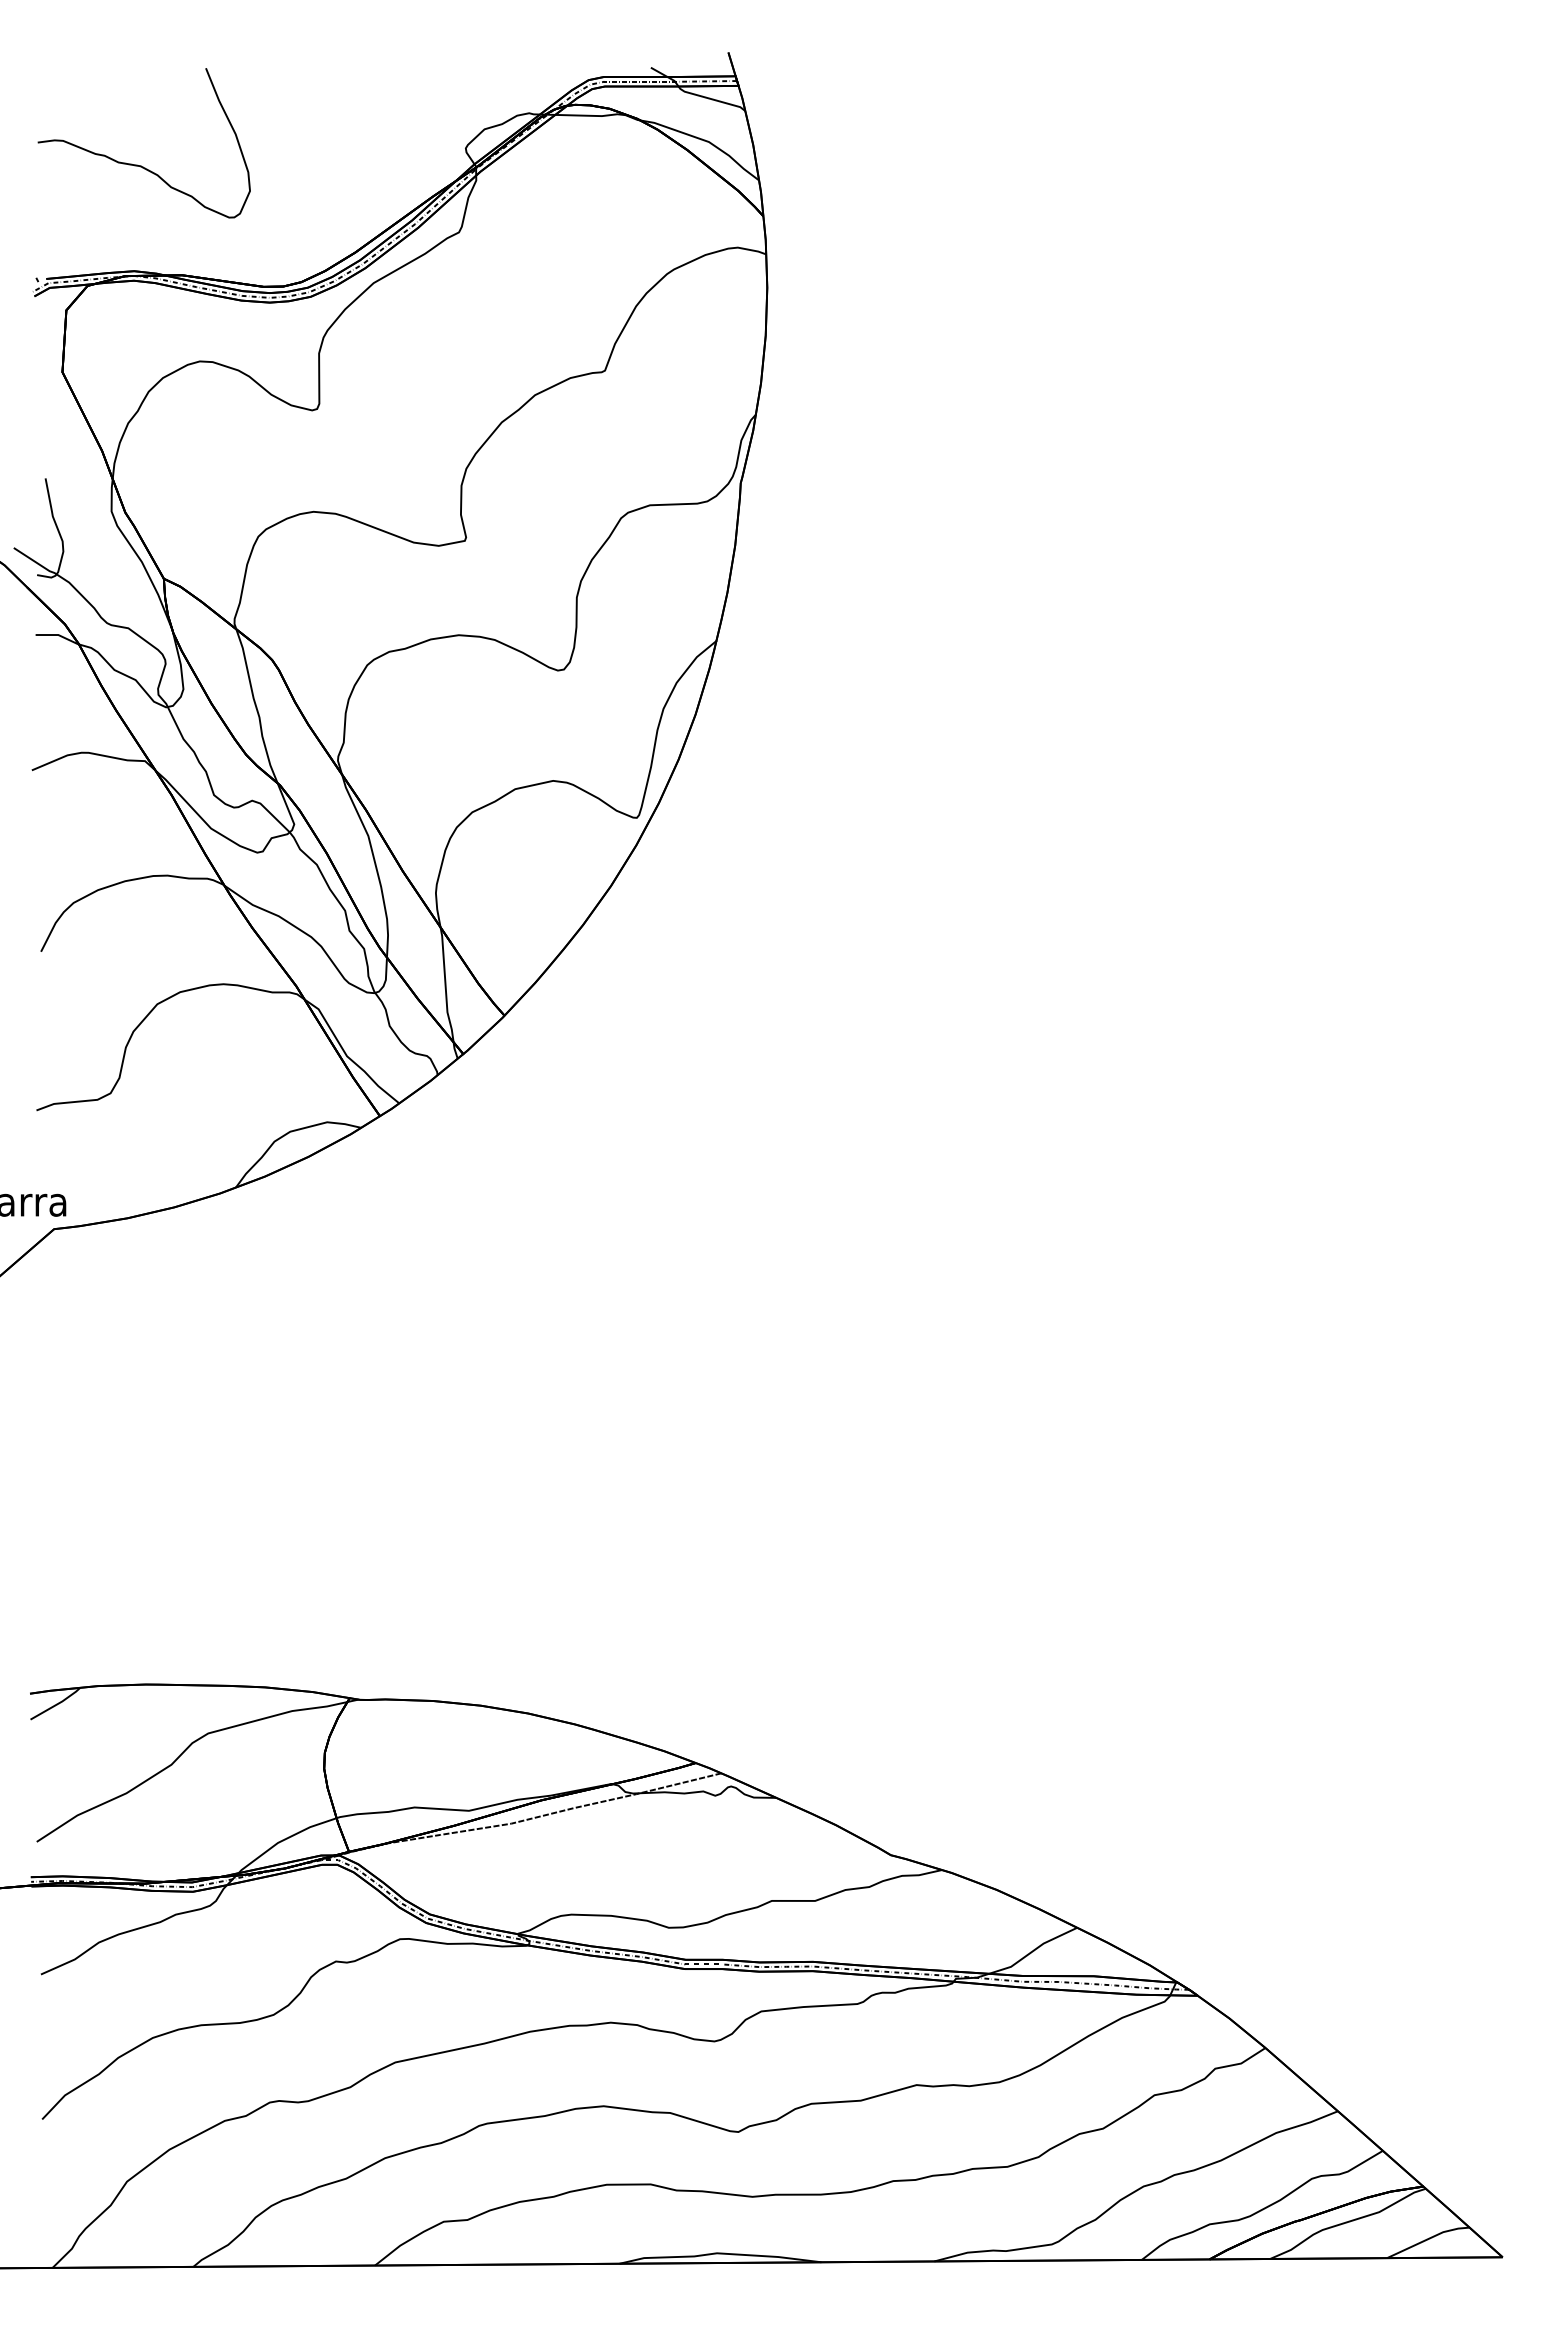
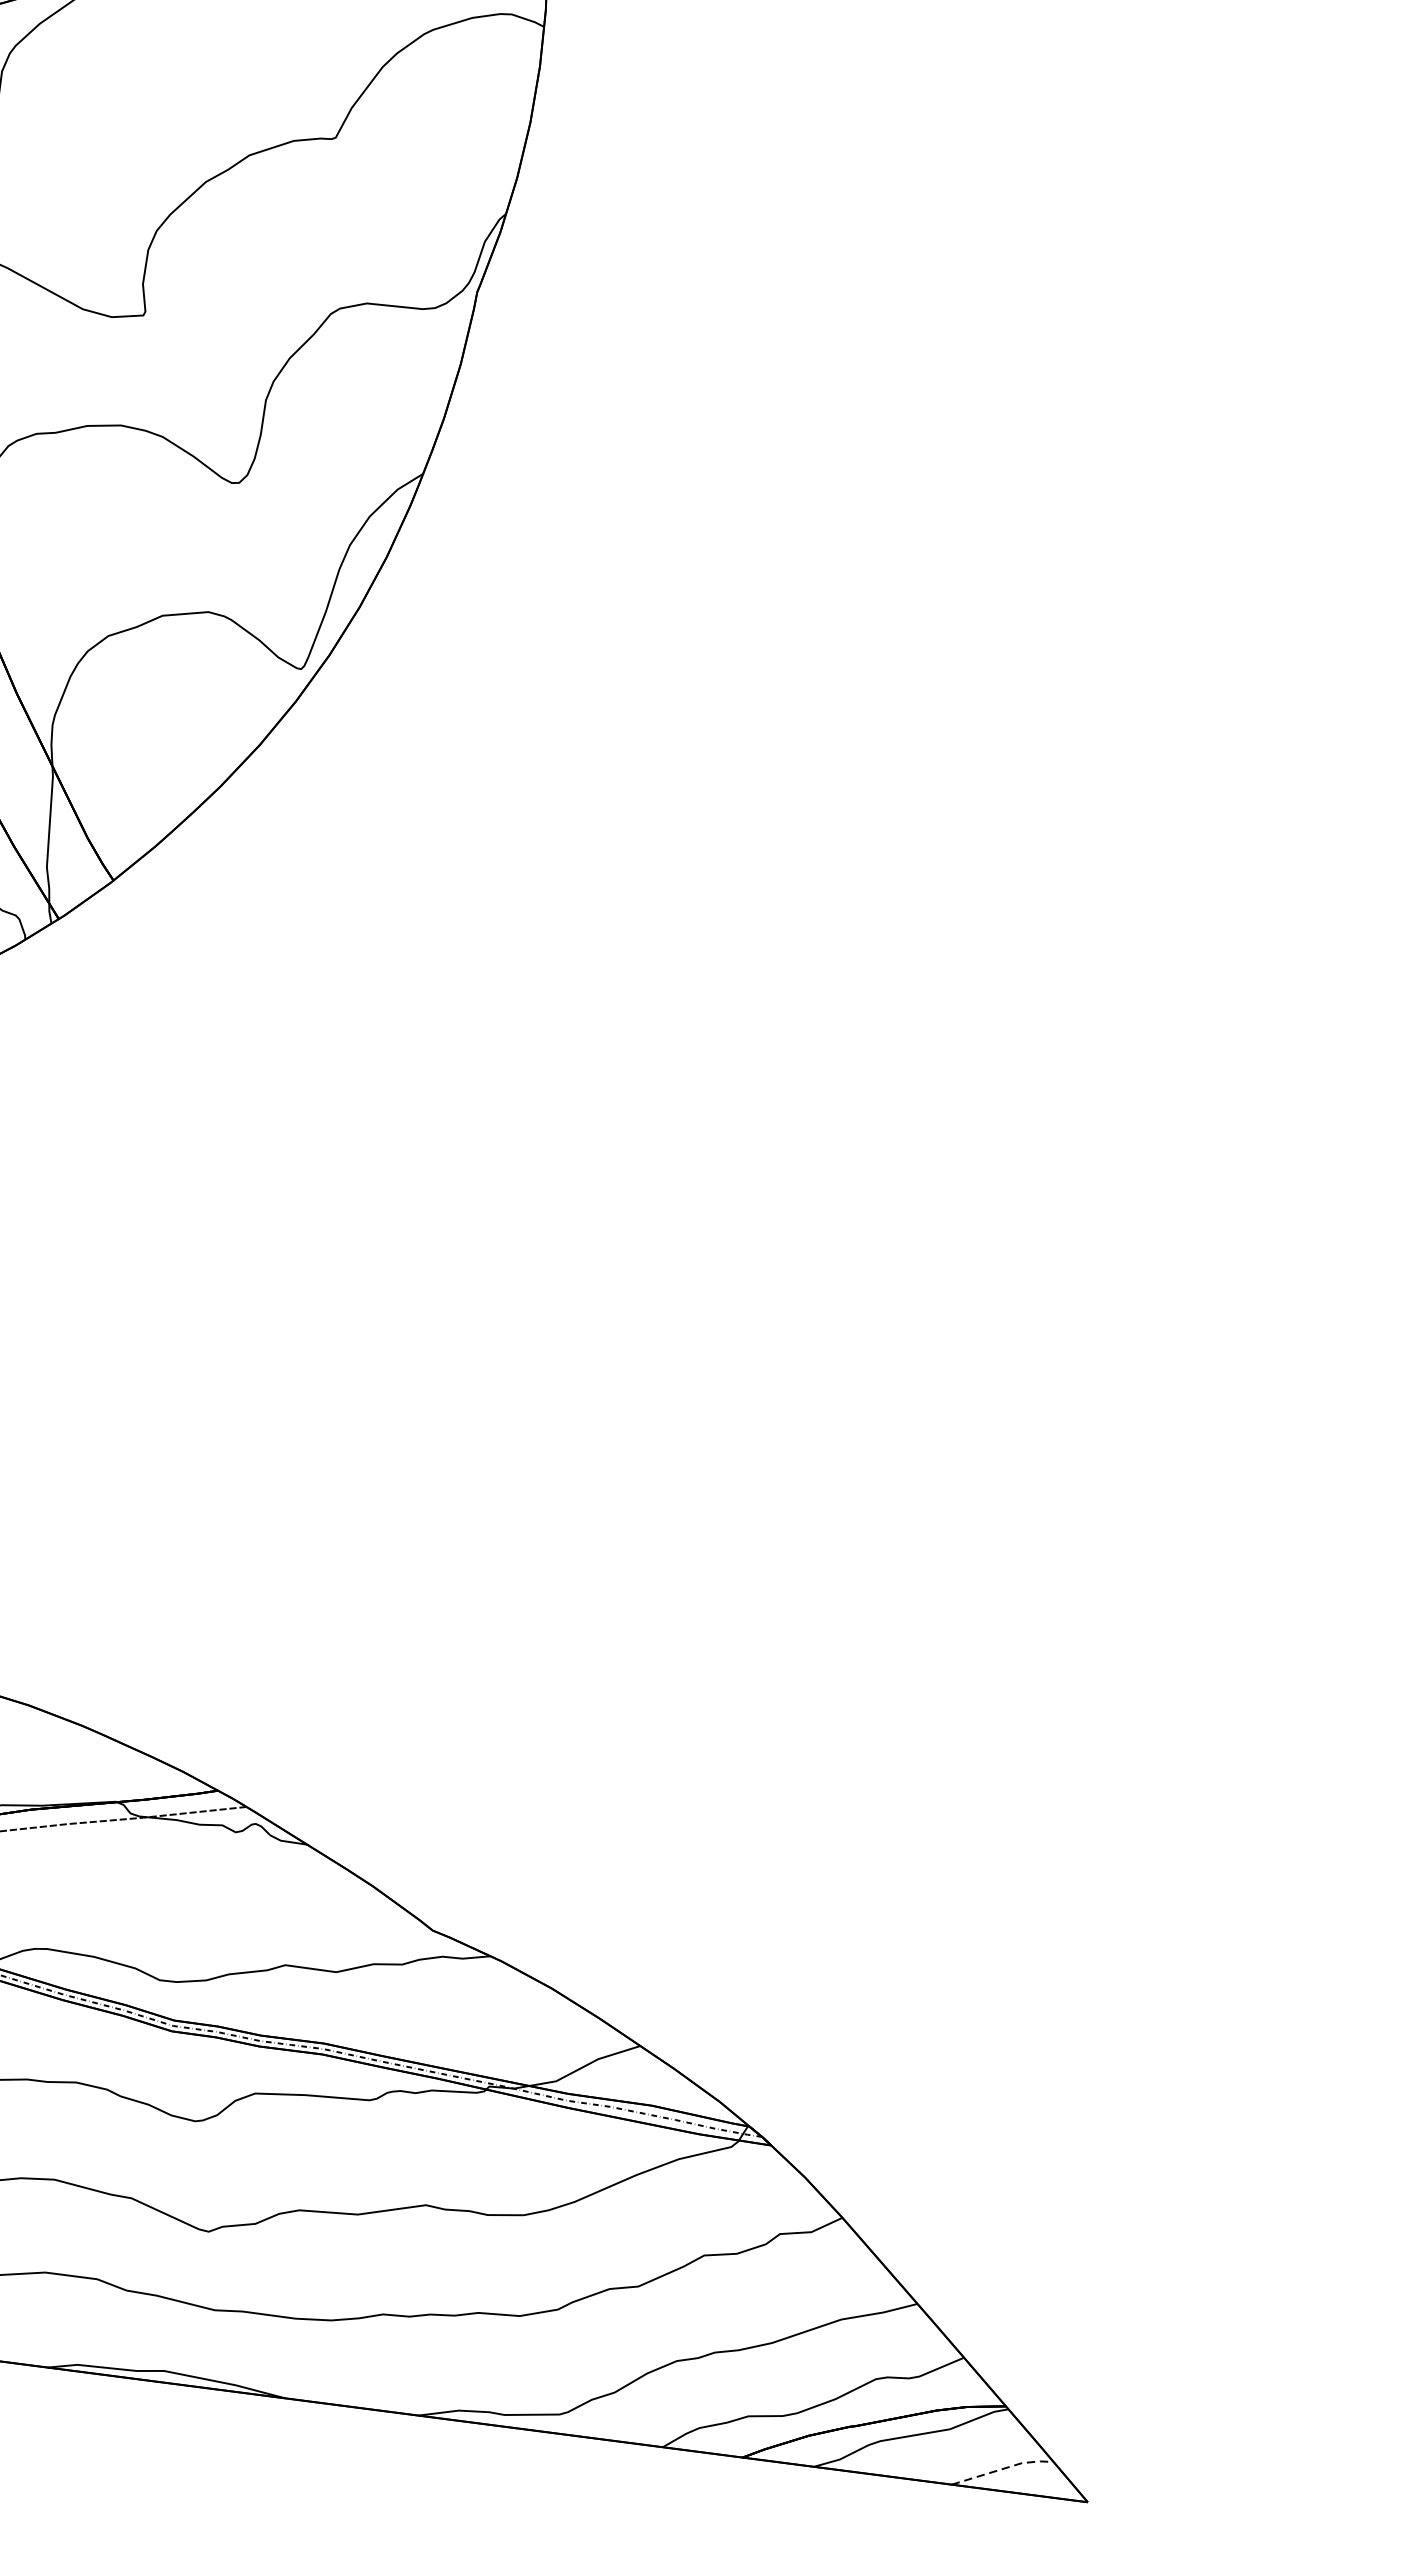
line: (1428, 2238) -> (1003, 2468), solid -> dashed

